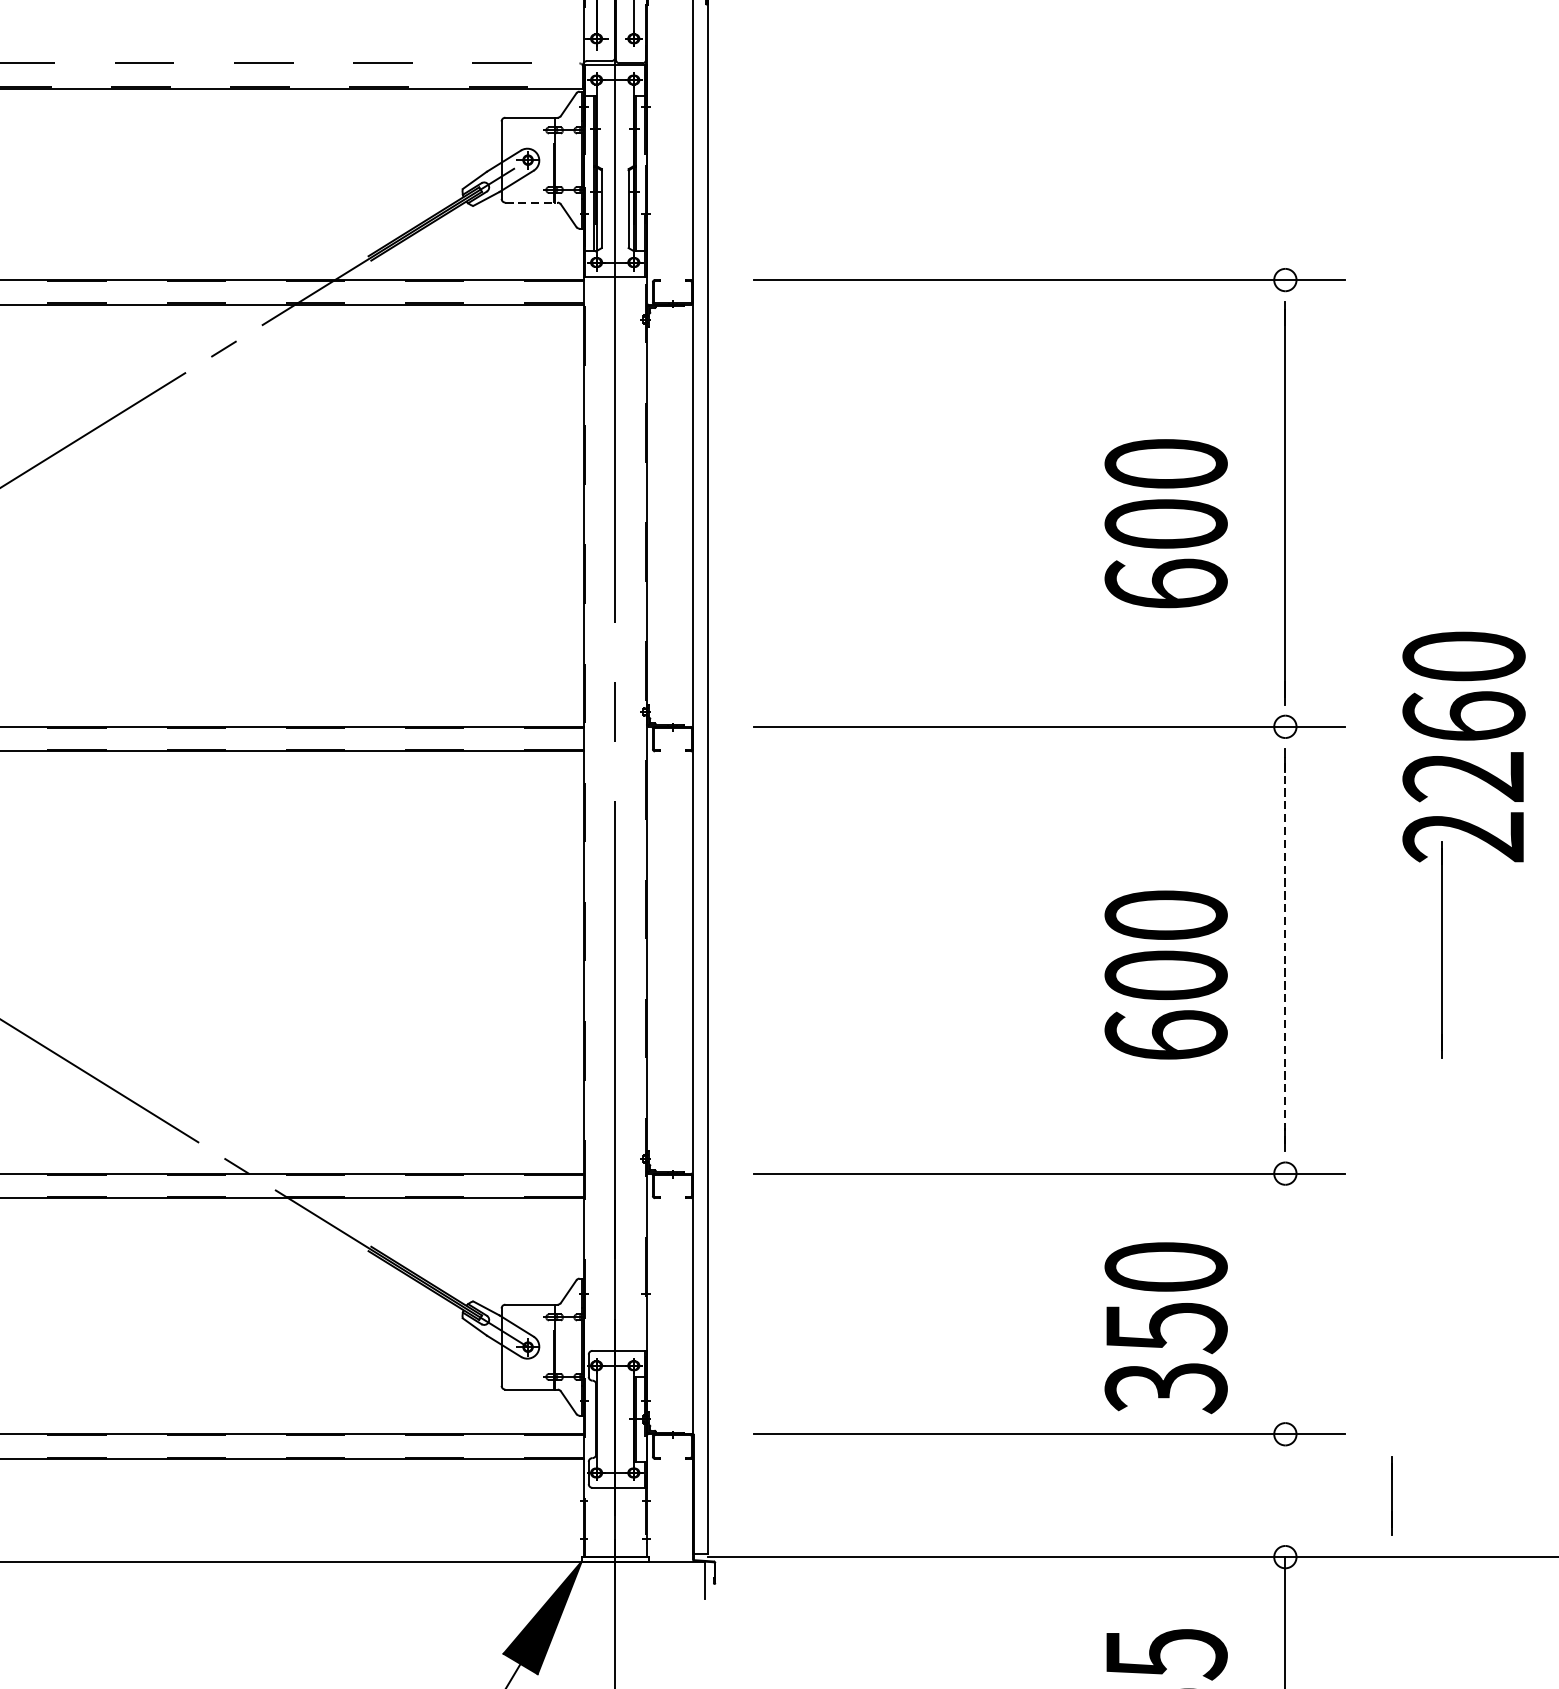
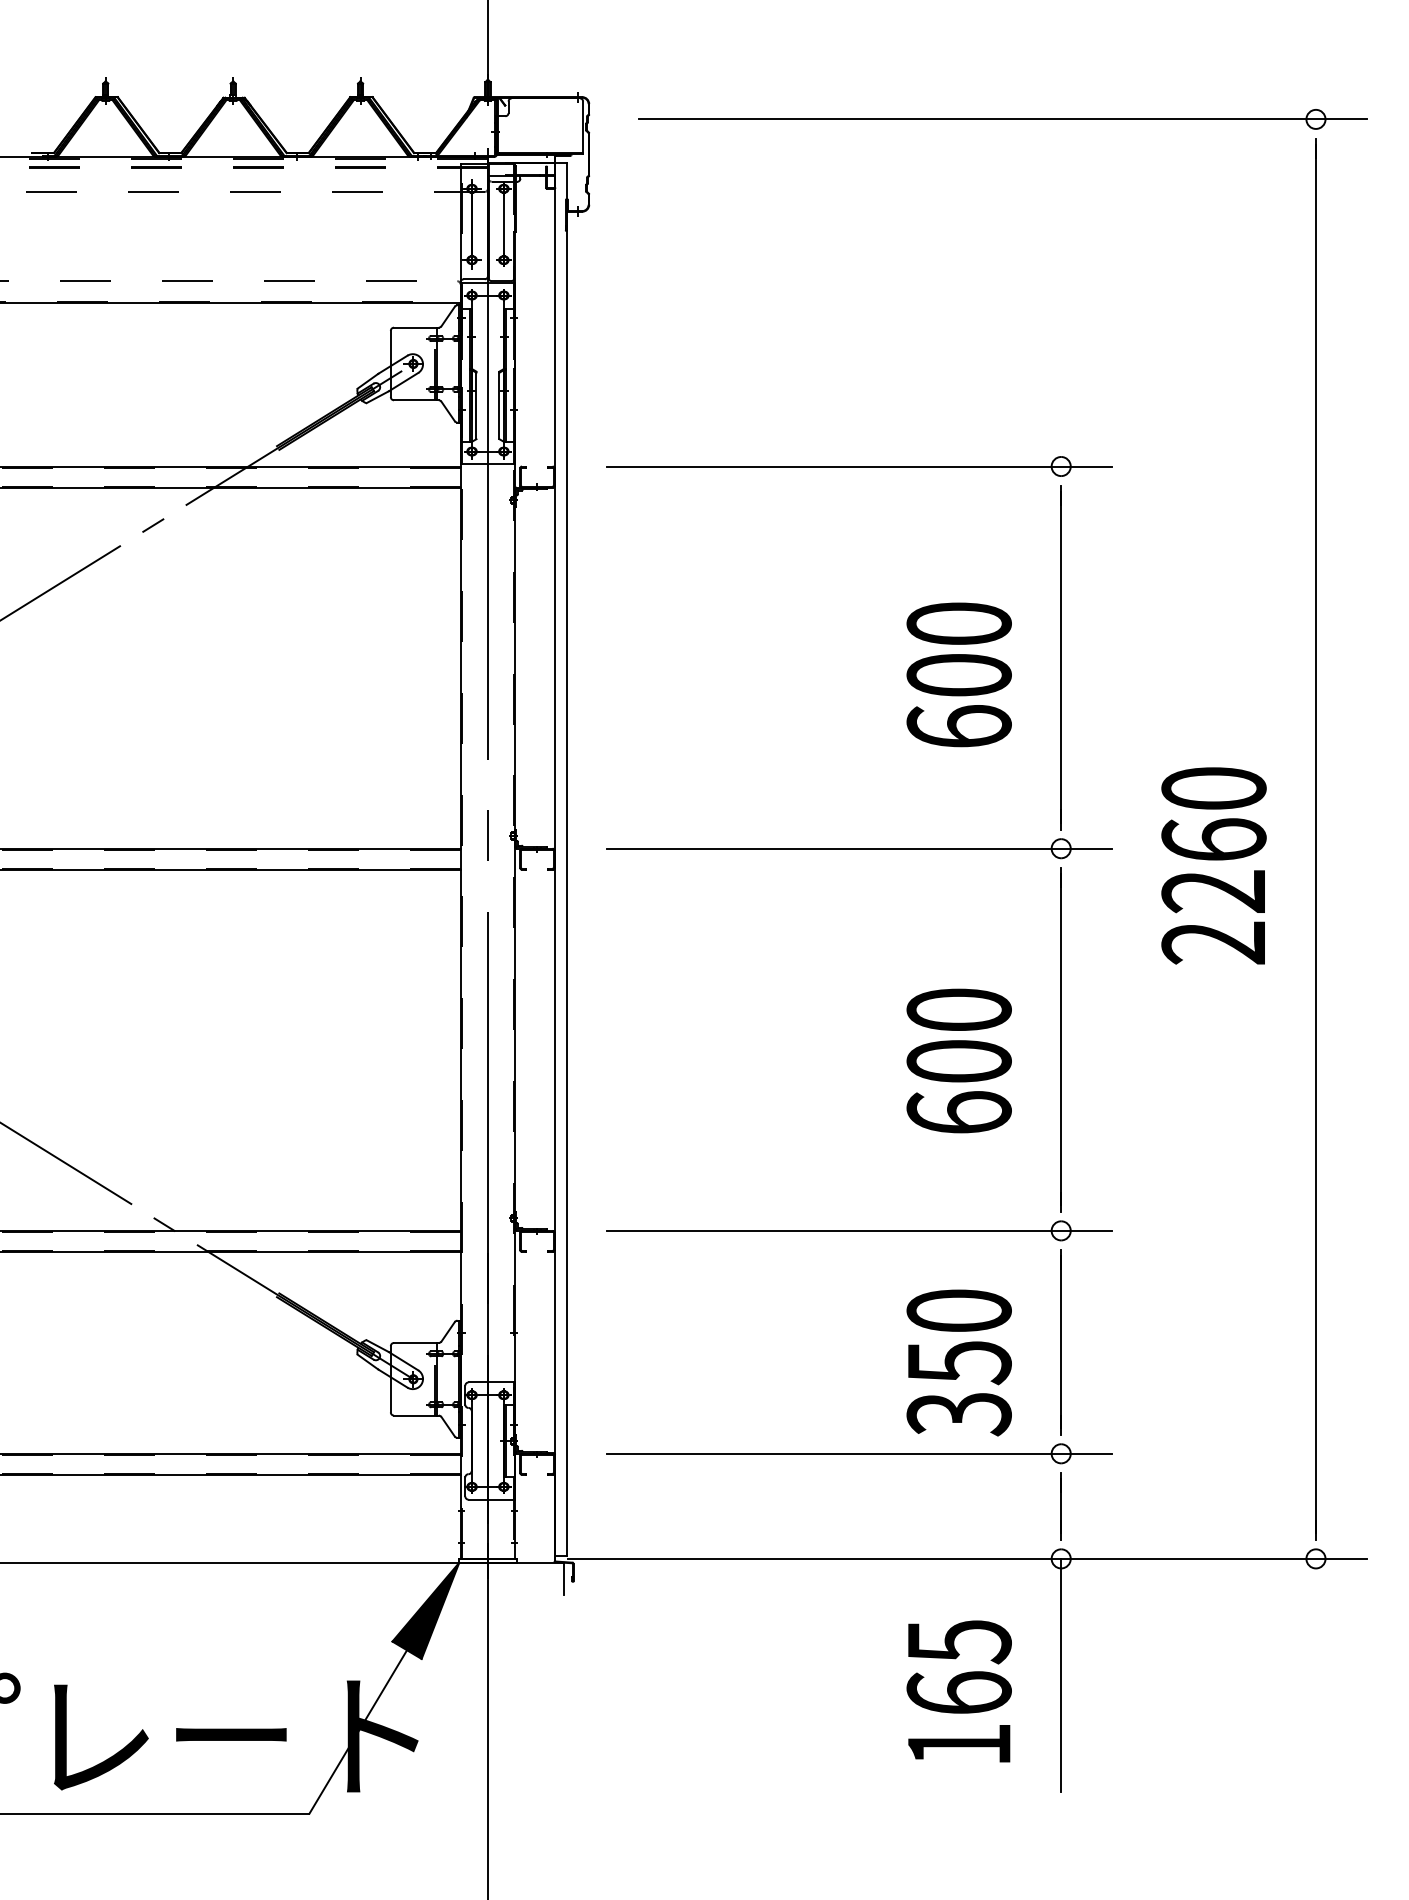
line: (531, 202) -> (416, 400), dashed -> solid
line: (1285, 949) -> (1061, 1039), dashed -> solid
line: (1441, 949) -> (1060, 1342), moved
line: (1390, 1495) -> (1060, 1506), moved

